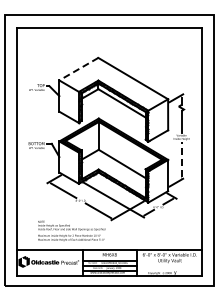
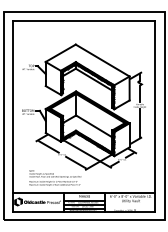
line: (78, 69) -> (60, 53), dashed -> solid
line: (181, 159) -> (139, 122), dashed -> solid

